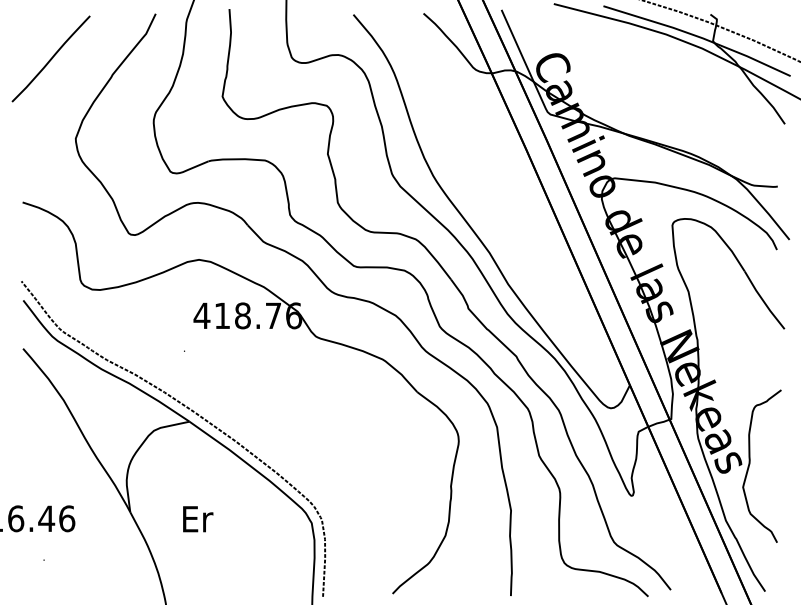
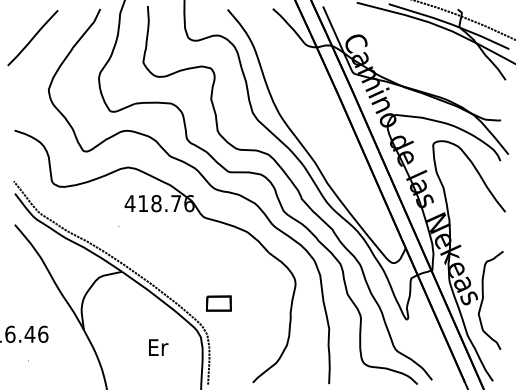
part: (339, 470) -> (218, 303), added
text: (197, 519) -> (158, 347), moved

